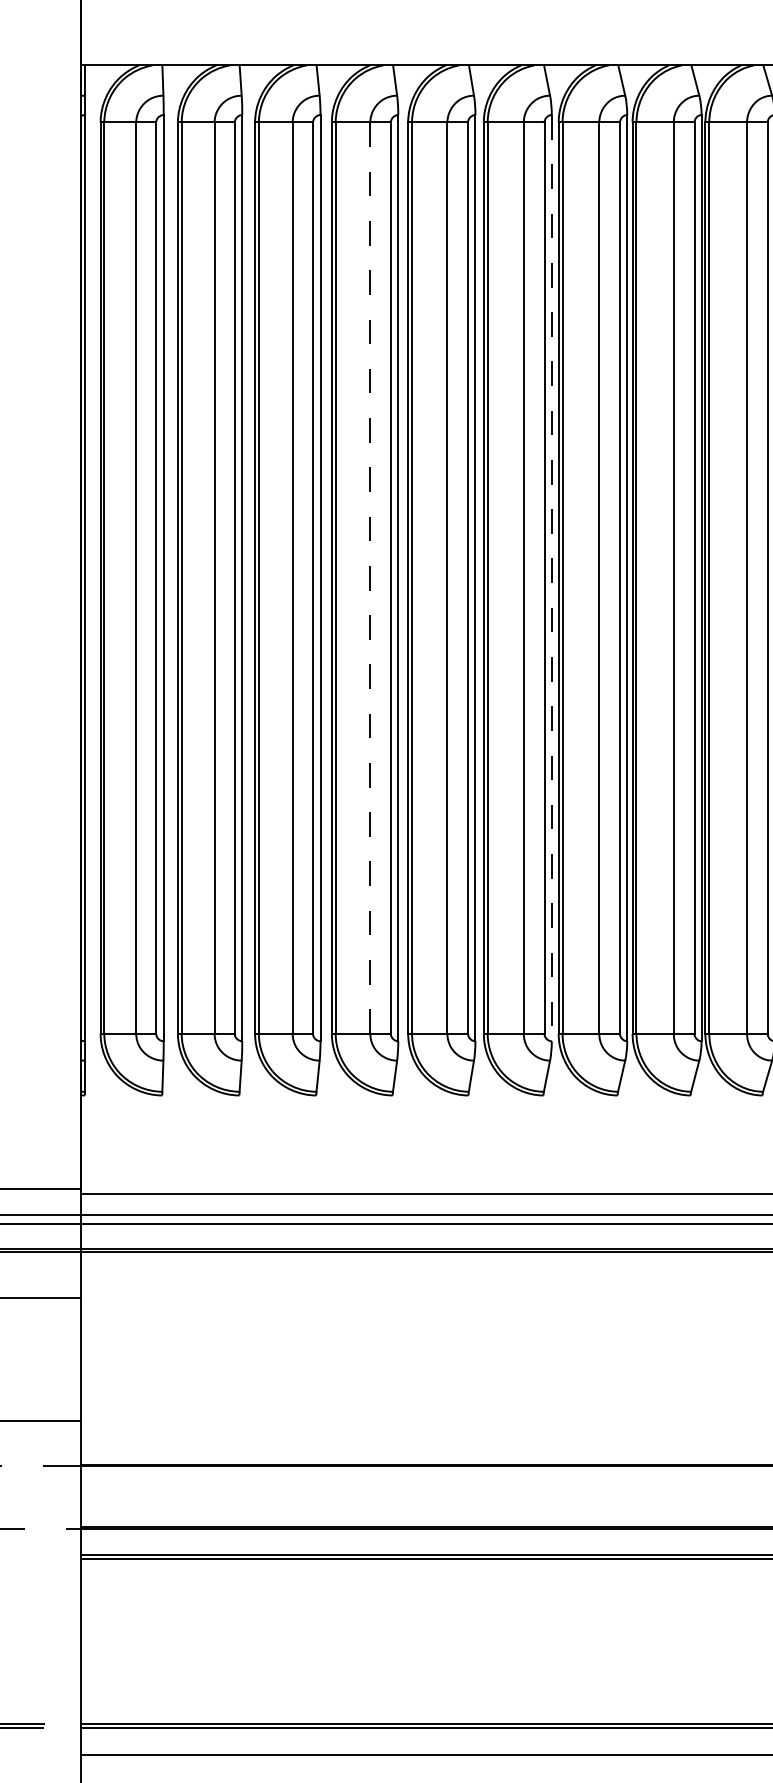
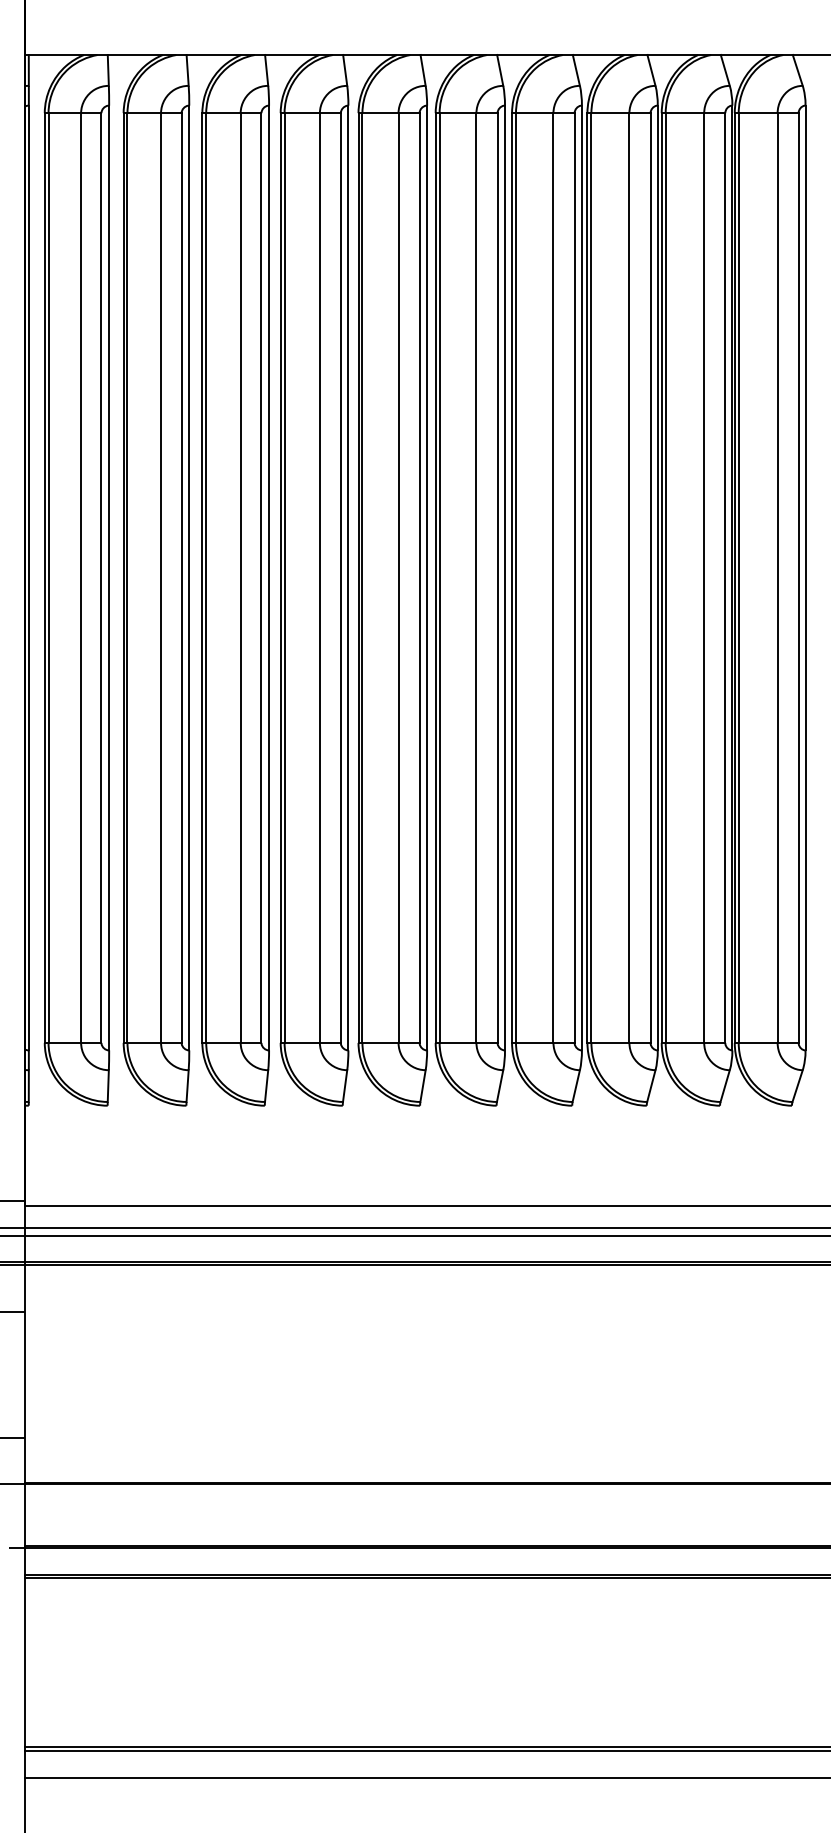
line: (369, 578) -> (319, 578), dashed -> solid
line: (552, 578) -> (505, 578), dashed -> solid

